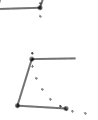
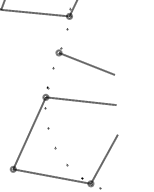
part: (52, 34) -> (84, 61), added
line: (72, 92) -> (104, 159), added

